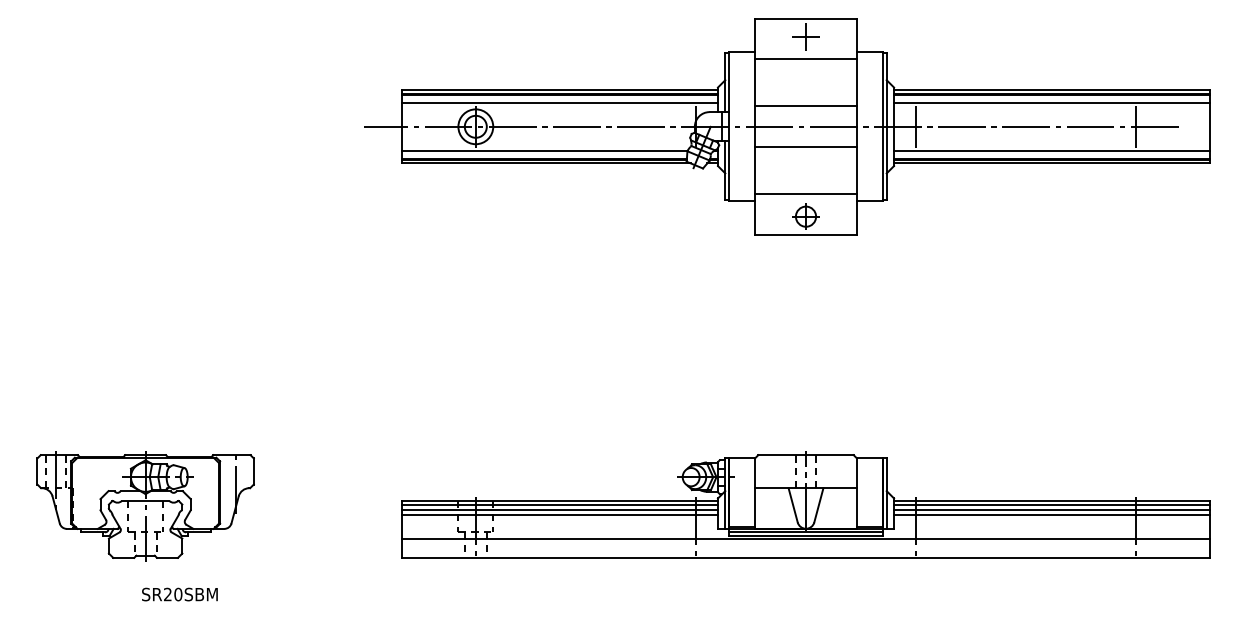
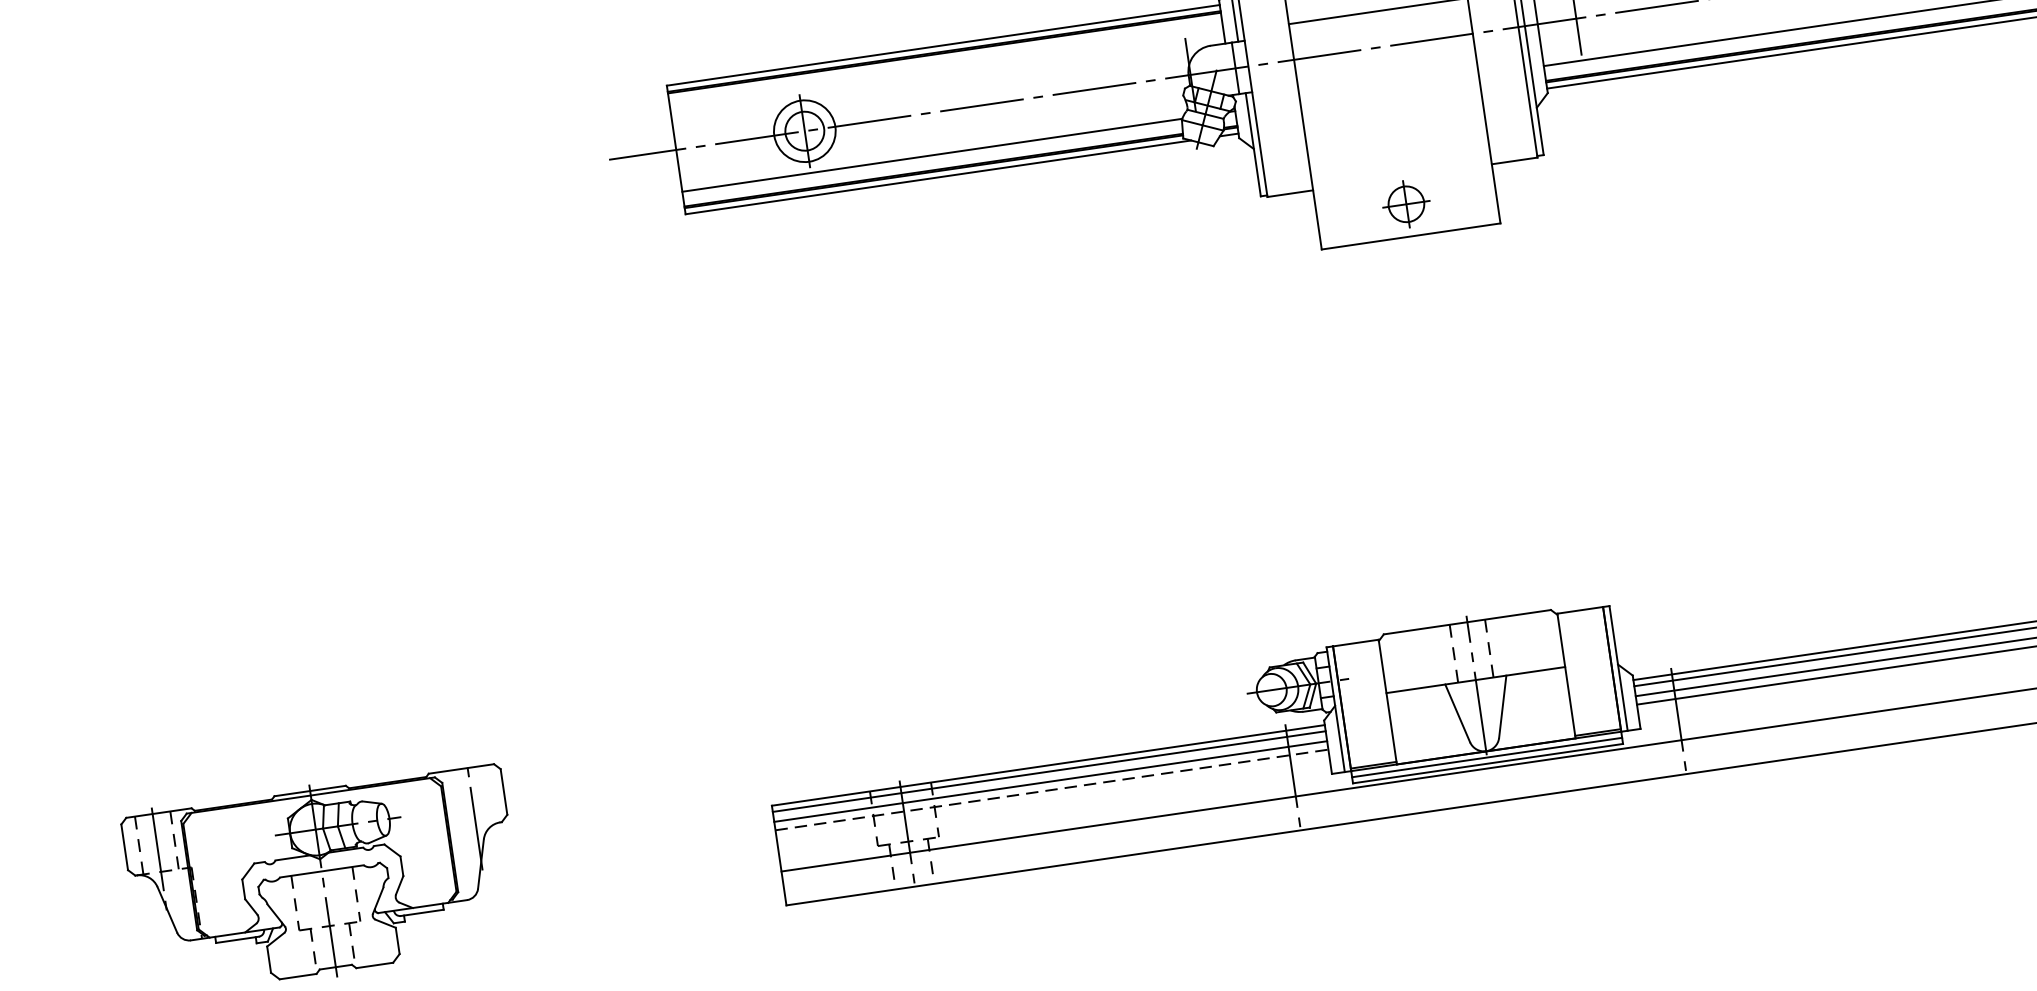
line: (559, 102) -> (945, 67), removed
line: (806, 147) -> (1389, 82), removed
line: (806, 194) -> (1401, 165), removed
line: (560, 515) -> (1052, 790), solid -> dashed

